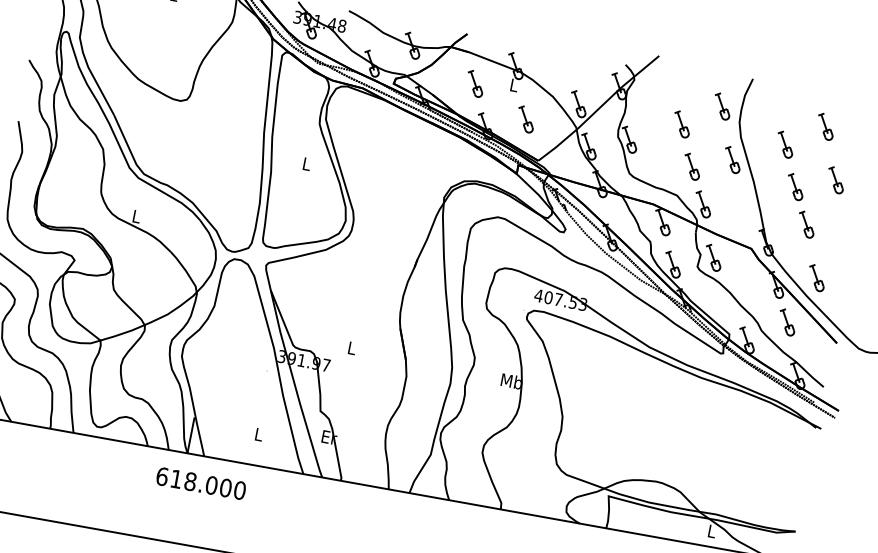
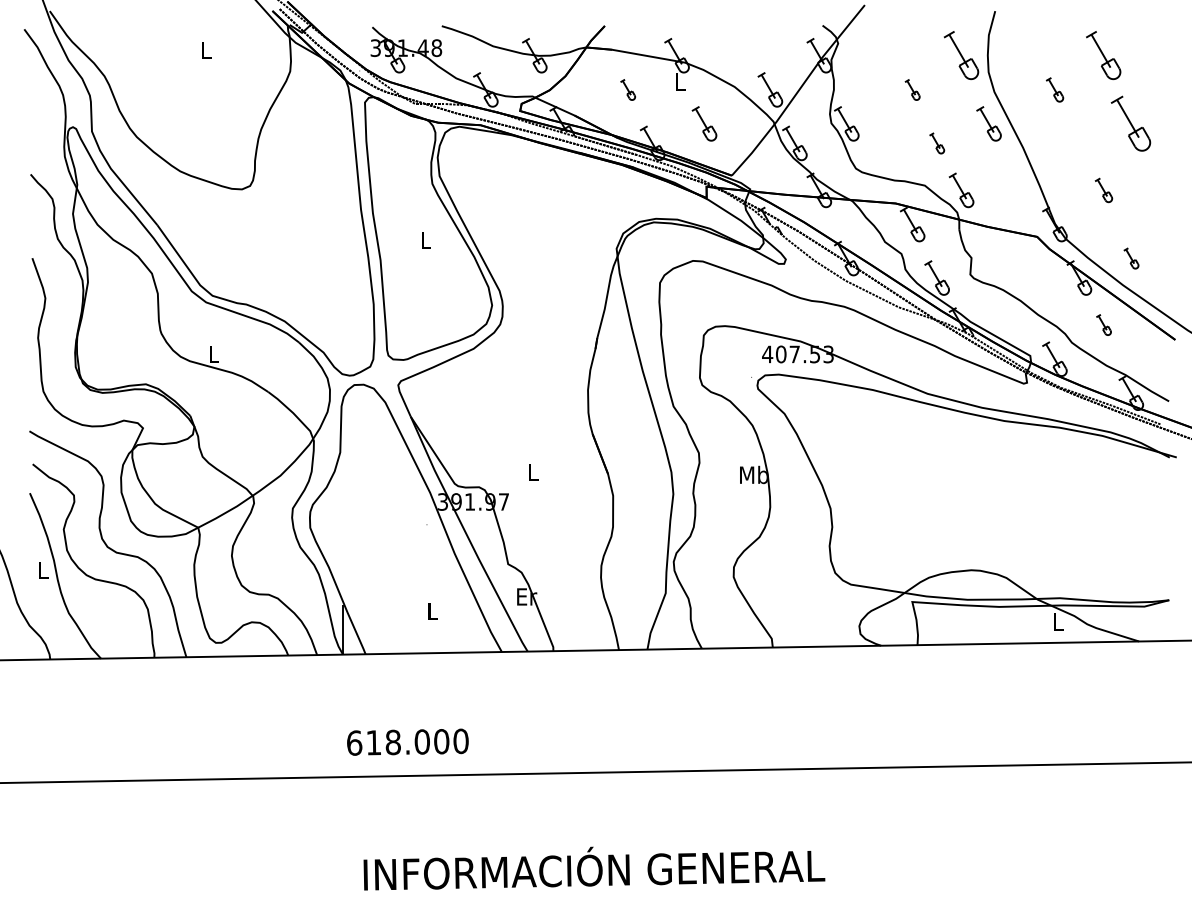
part: (474, 83) -> (627, 89), size x0.6
part: (722, 106) -> (961, 55), size x1.4
part: (681, 124) -> (912, 89), size x0.6
part: (825, 126) -> (1103, 55), size x1.4
part: (784, 144) -> (1054, 89), size x0.7
part: (691, 166) -> (936, 143), size x0.6
part: (836, 179) -> (1131, 123), size x1.6
part: (795, 187) -> (1079, 143), removed
part: (806, 224) -> (1103, 190), size x0.7
part: (712, 257) -> (988, 258), removed
part: (816, 277) -> (1131, 258), size x0.6
part: (787, 321) -> (1103, 324), size x0.6
text: (201, 483) -> (407, 741), moved

